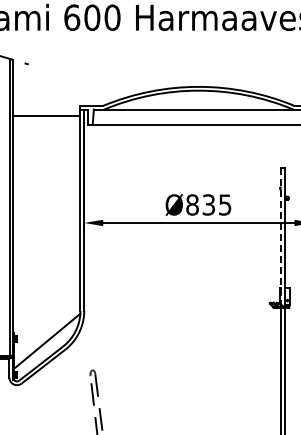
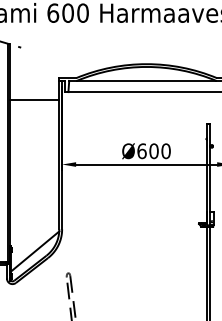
line: (46, 116) -> (34, 100), moved
text: (208, 204) -> (153, 150), Ø835 -> Ø600
line: (280, 236) -> (206, 174), dashed -> solid

